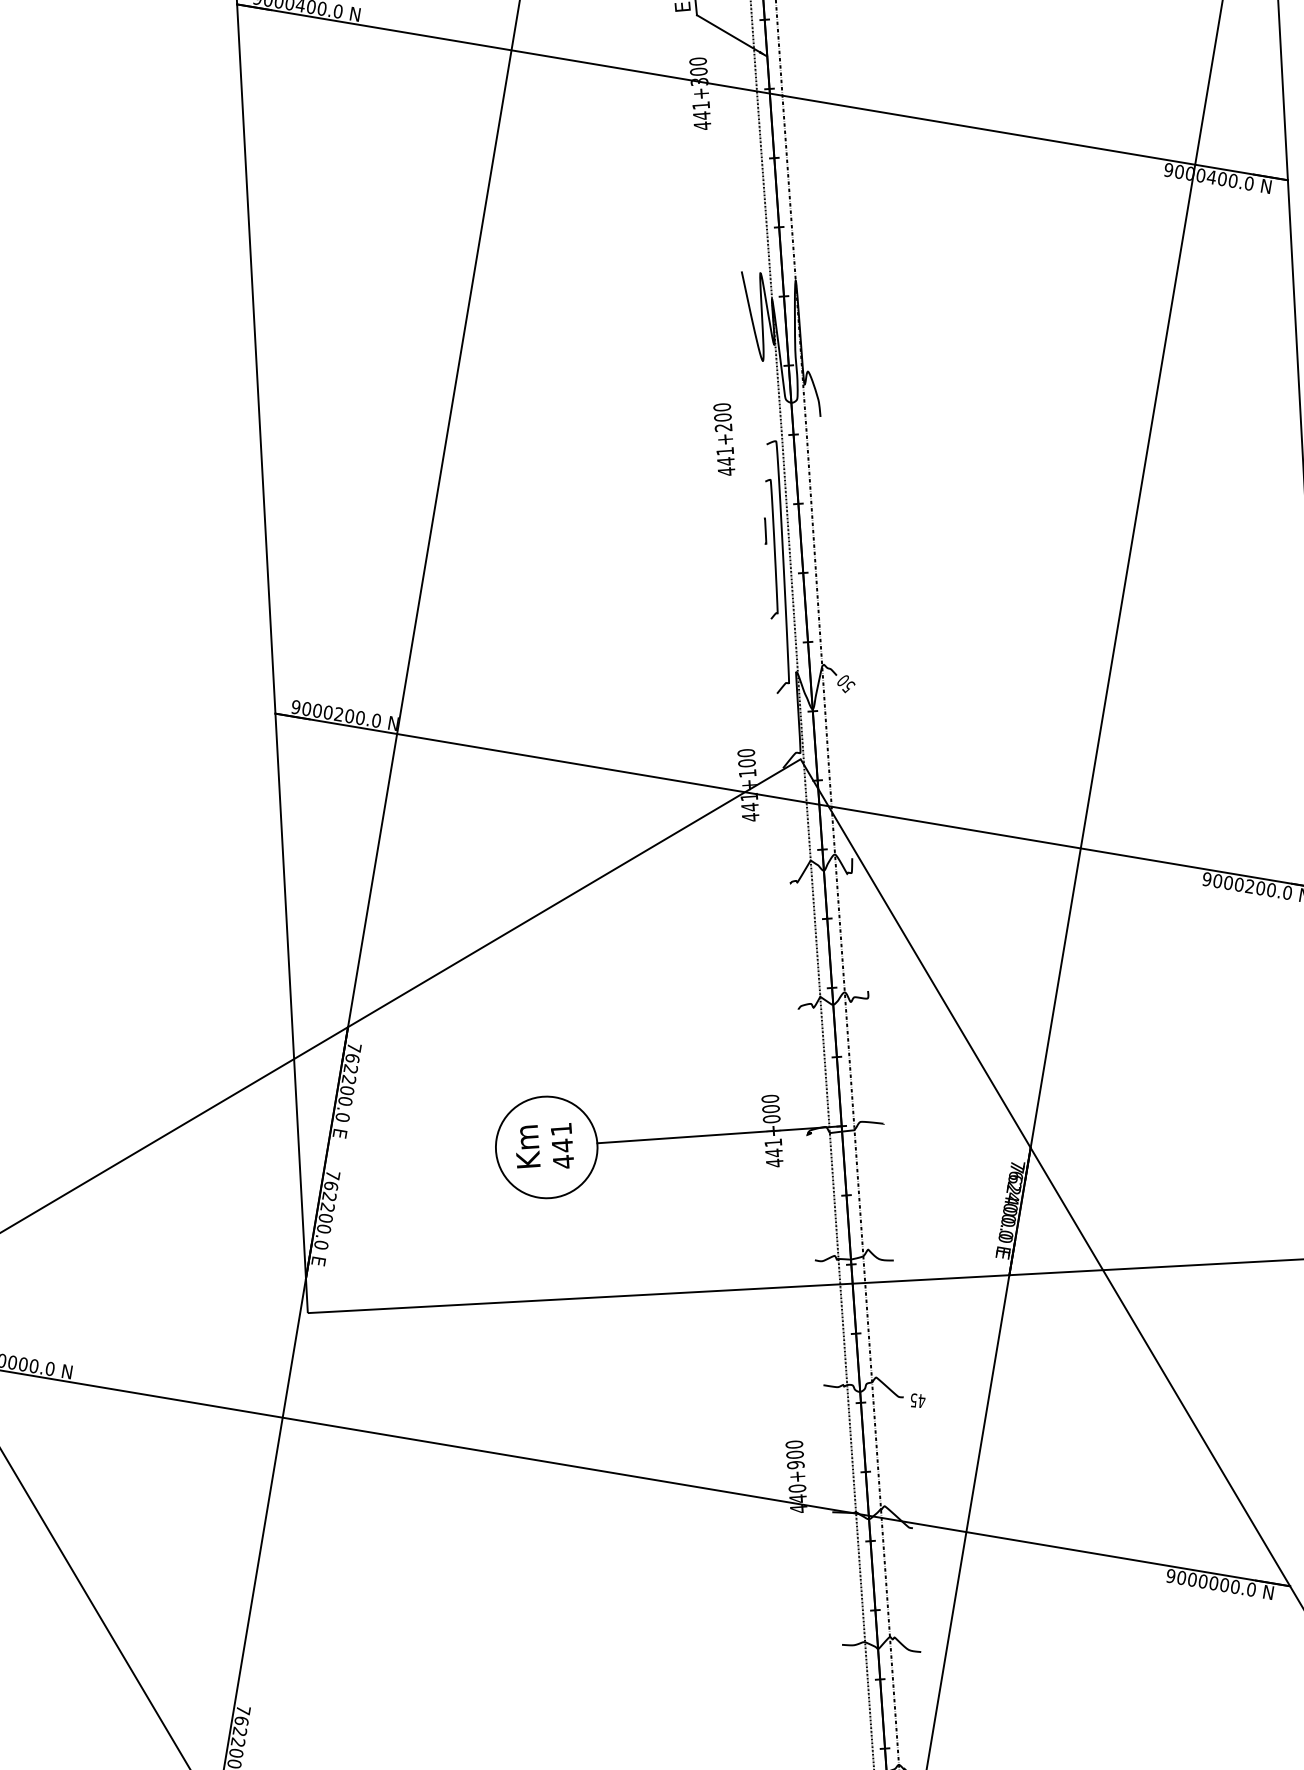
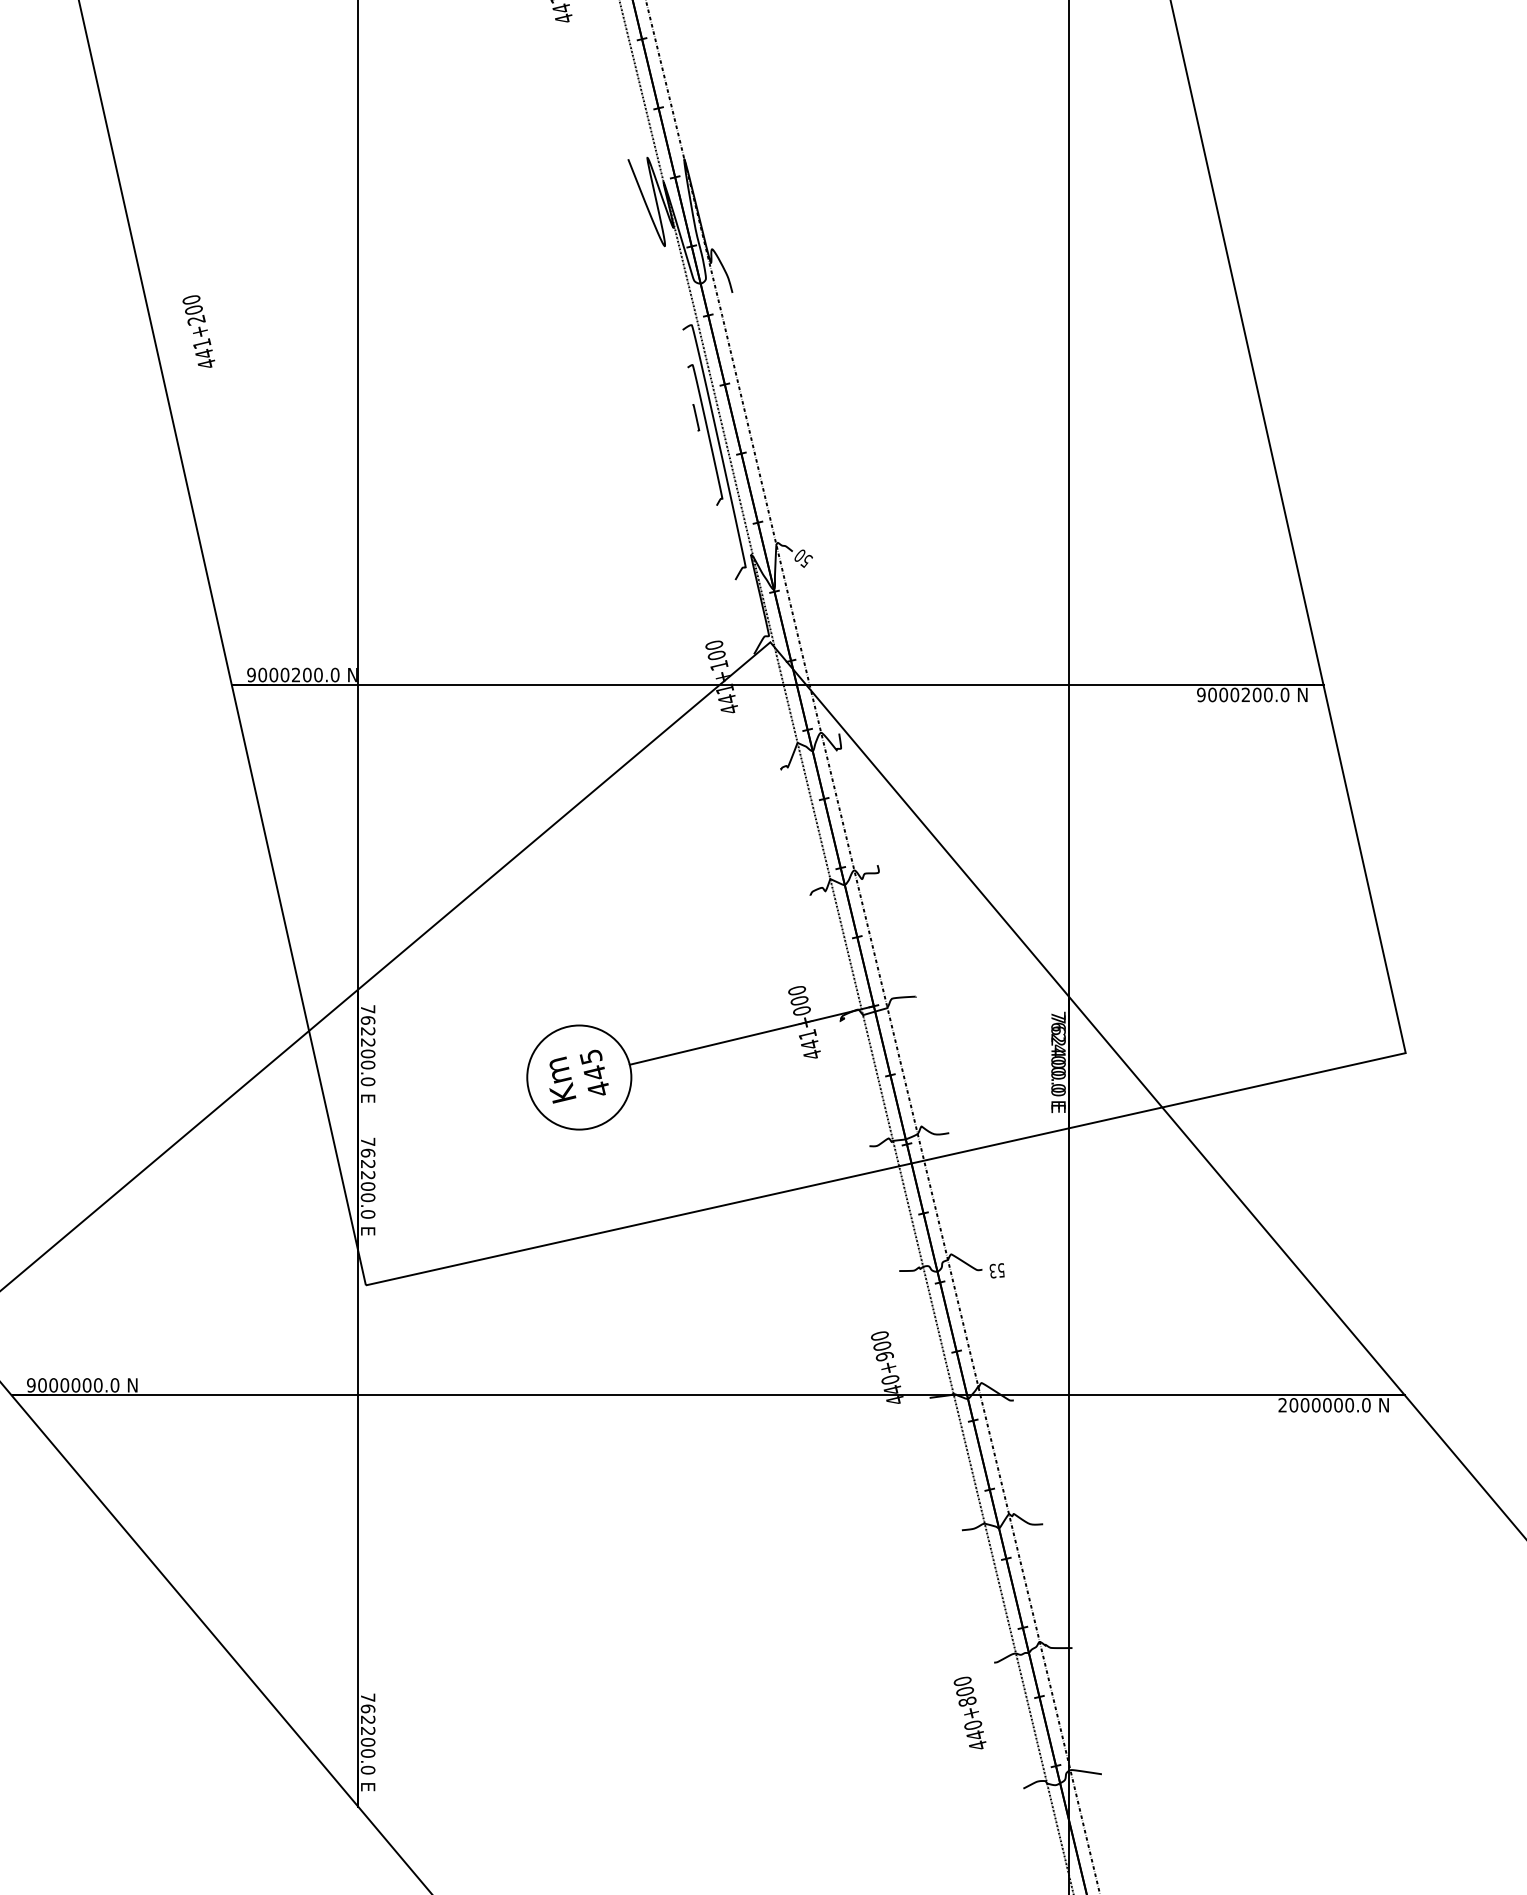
text: (723, 438) -> (198, 331), moved
text: (560, 1128) -> (590, 1056), 441 -> 445
text: (917, 1400) -> (996, 1270), 45 -> 53
text: (1170, 1576) -> (1282, 1405), 9000000.0 -> 2000000.0

